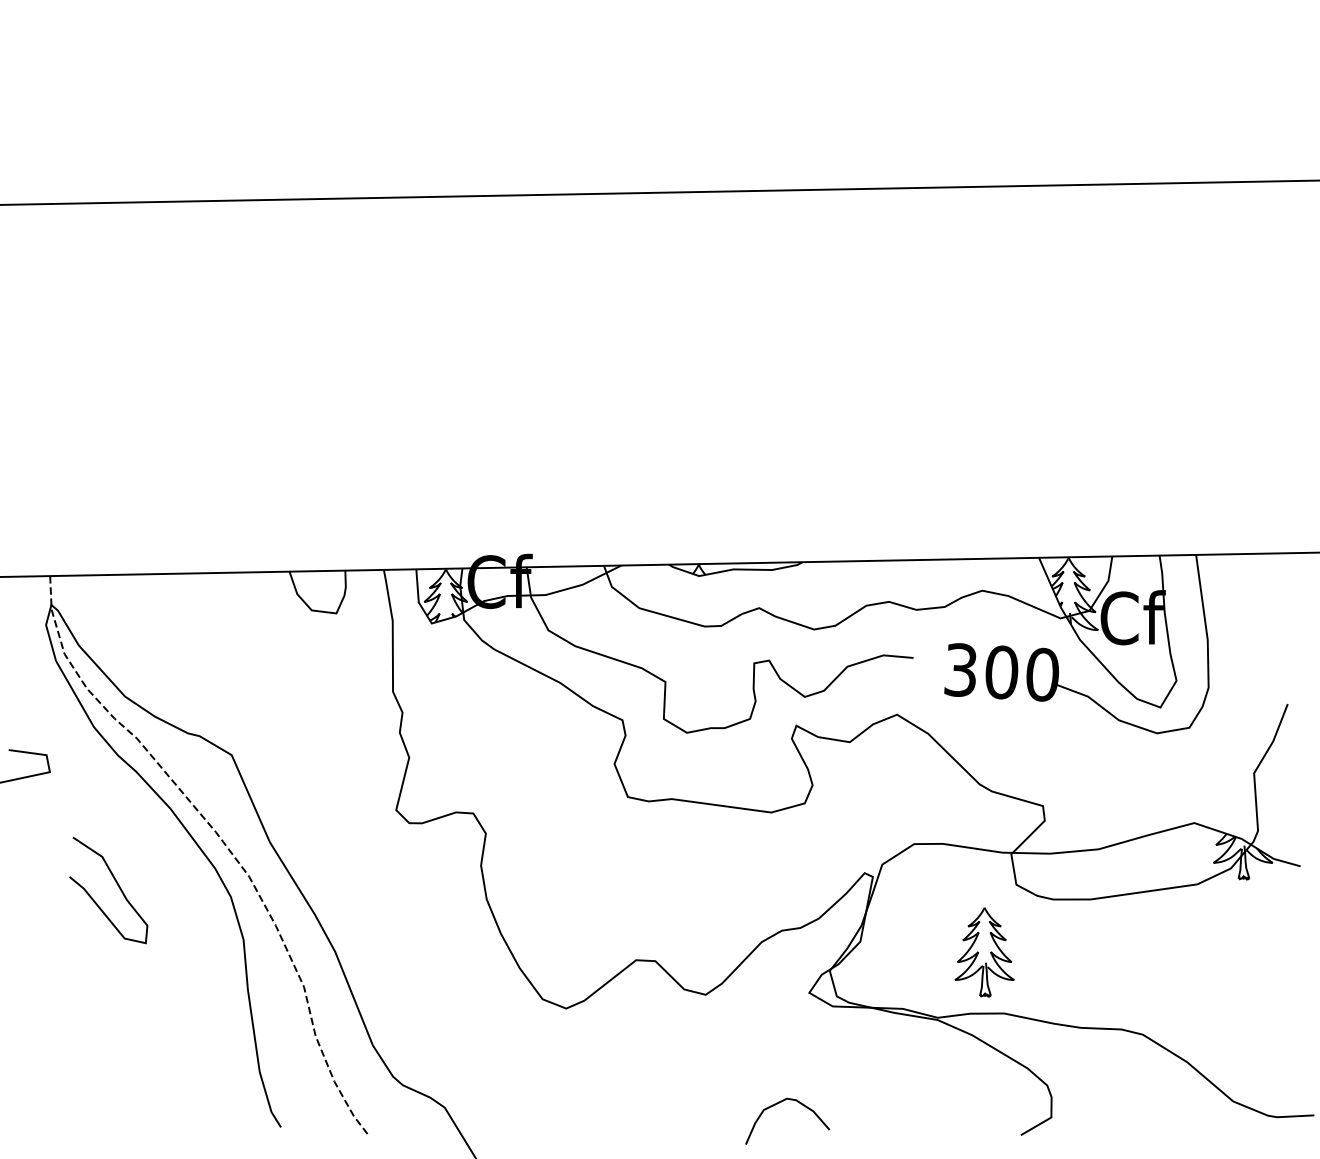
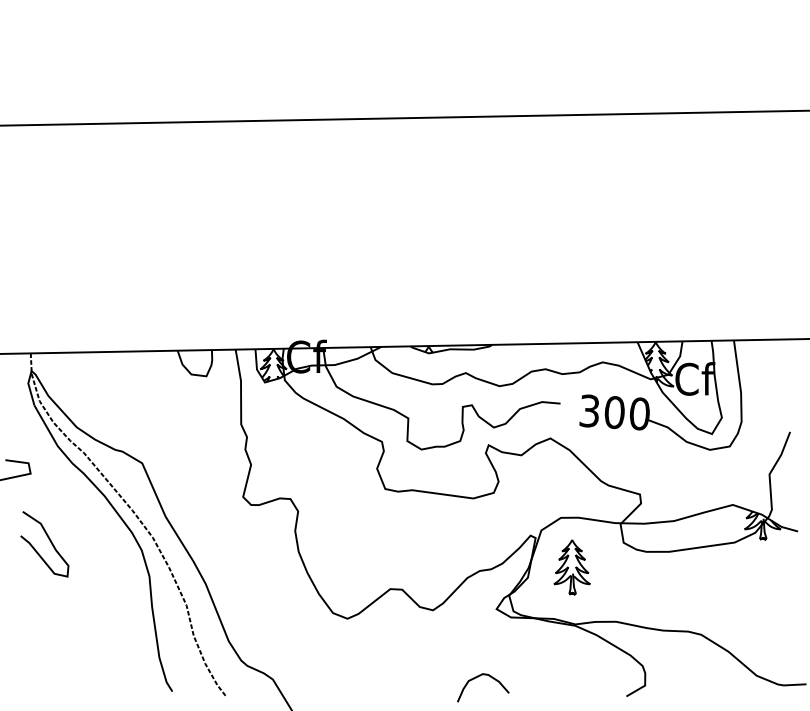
curve: (116, 885) -> (49, 541), moved
part: (983, 952) -> (571, 567), moved

